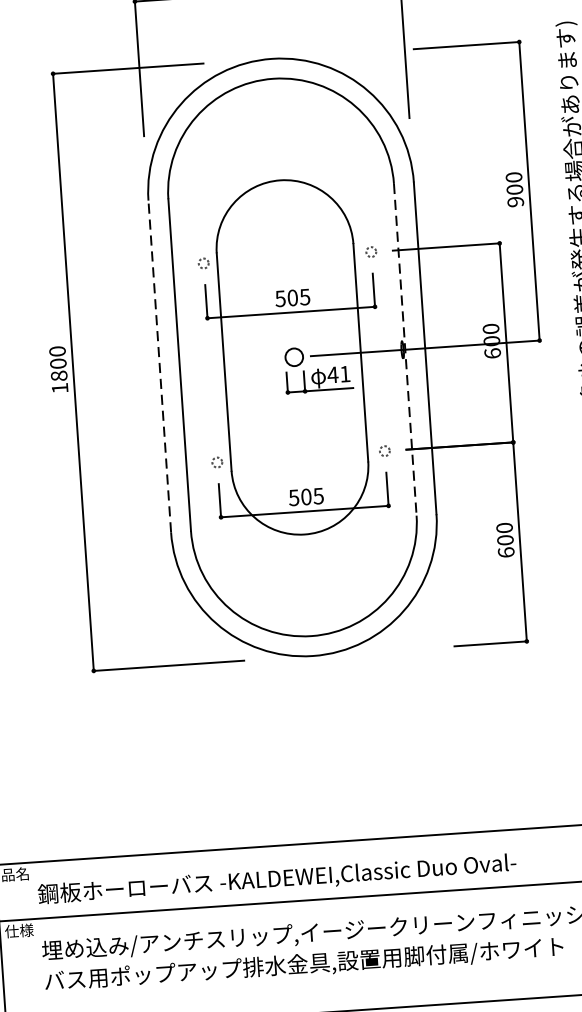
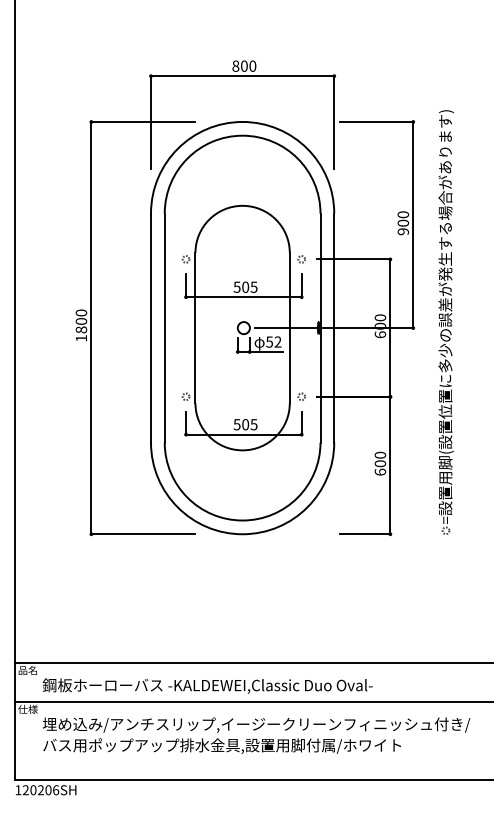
line: (405, 350) -> (320, 328), dashed -> solid
line: (160, 366) -> (151, 328), dashed -> solid
text: (338, 373) -> (273, 341), 41 -> 52

